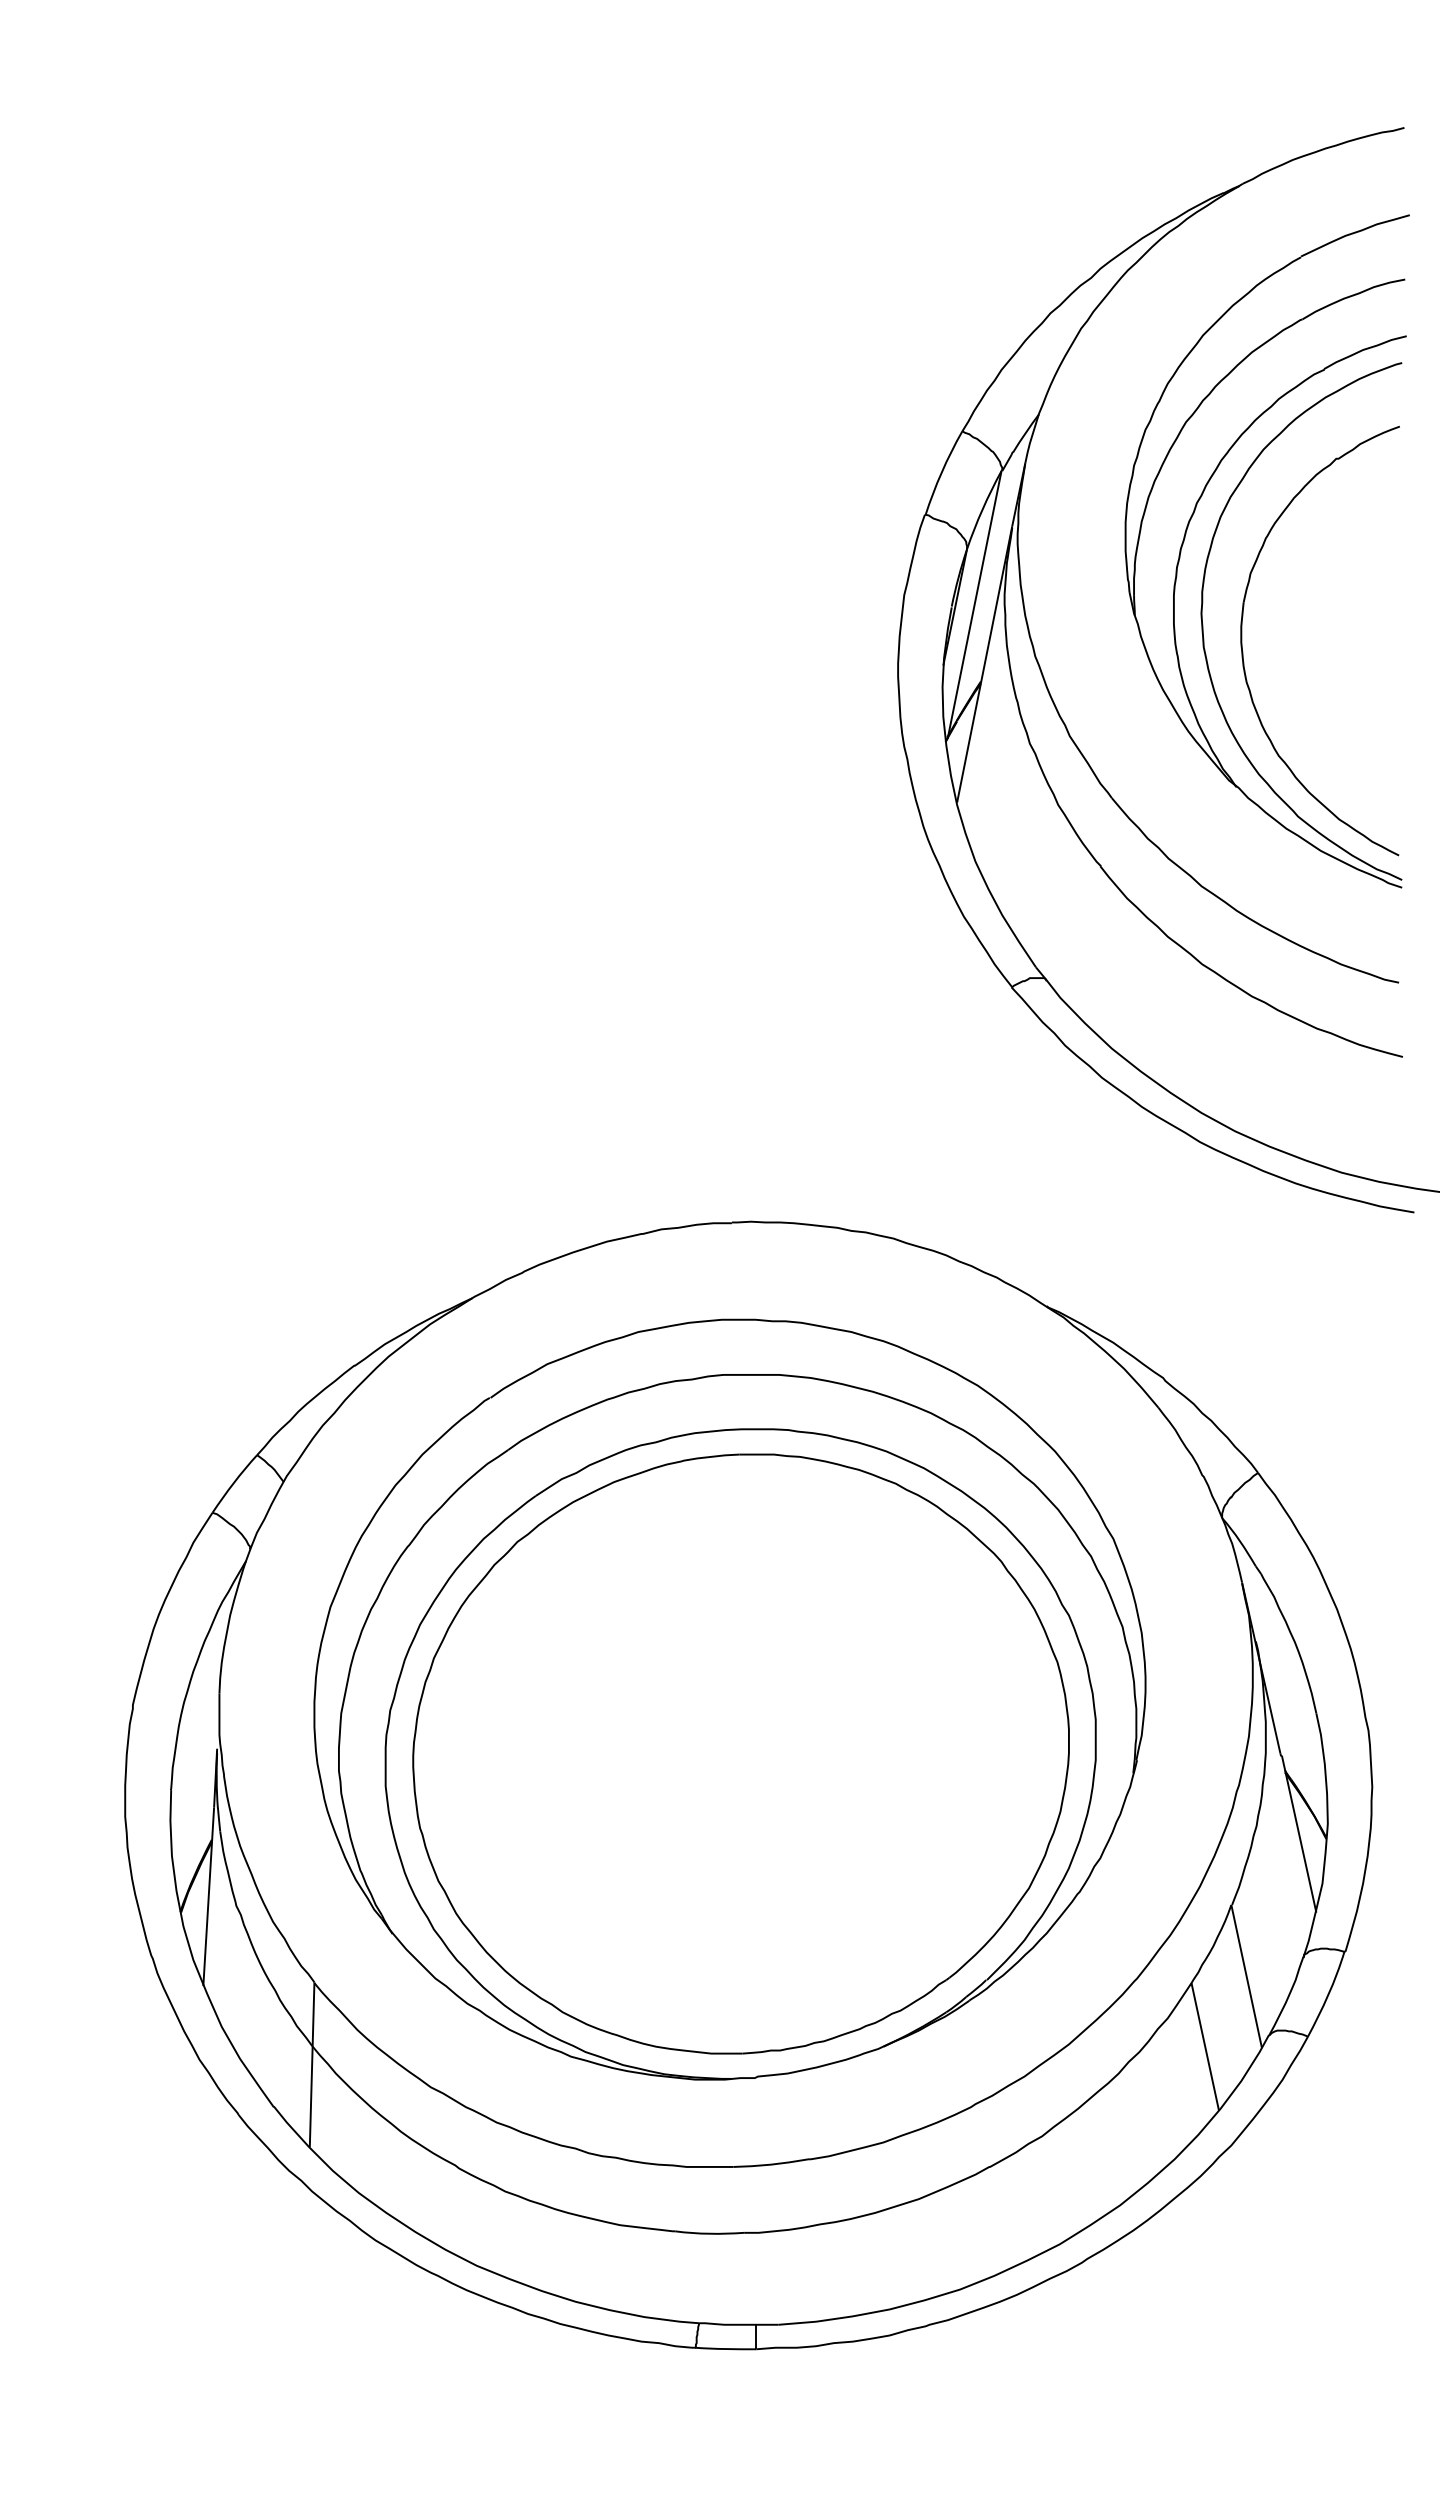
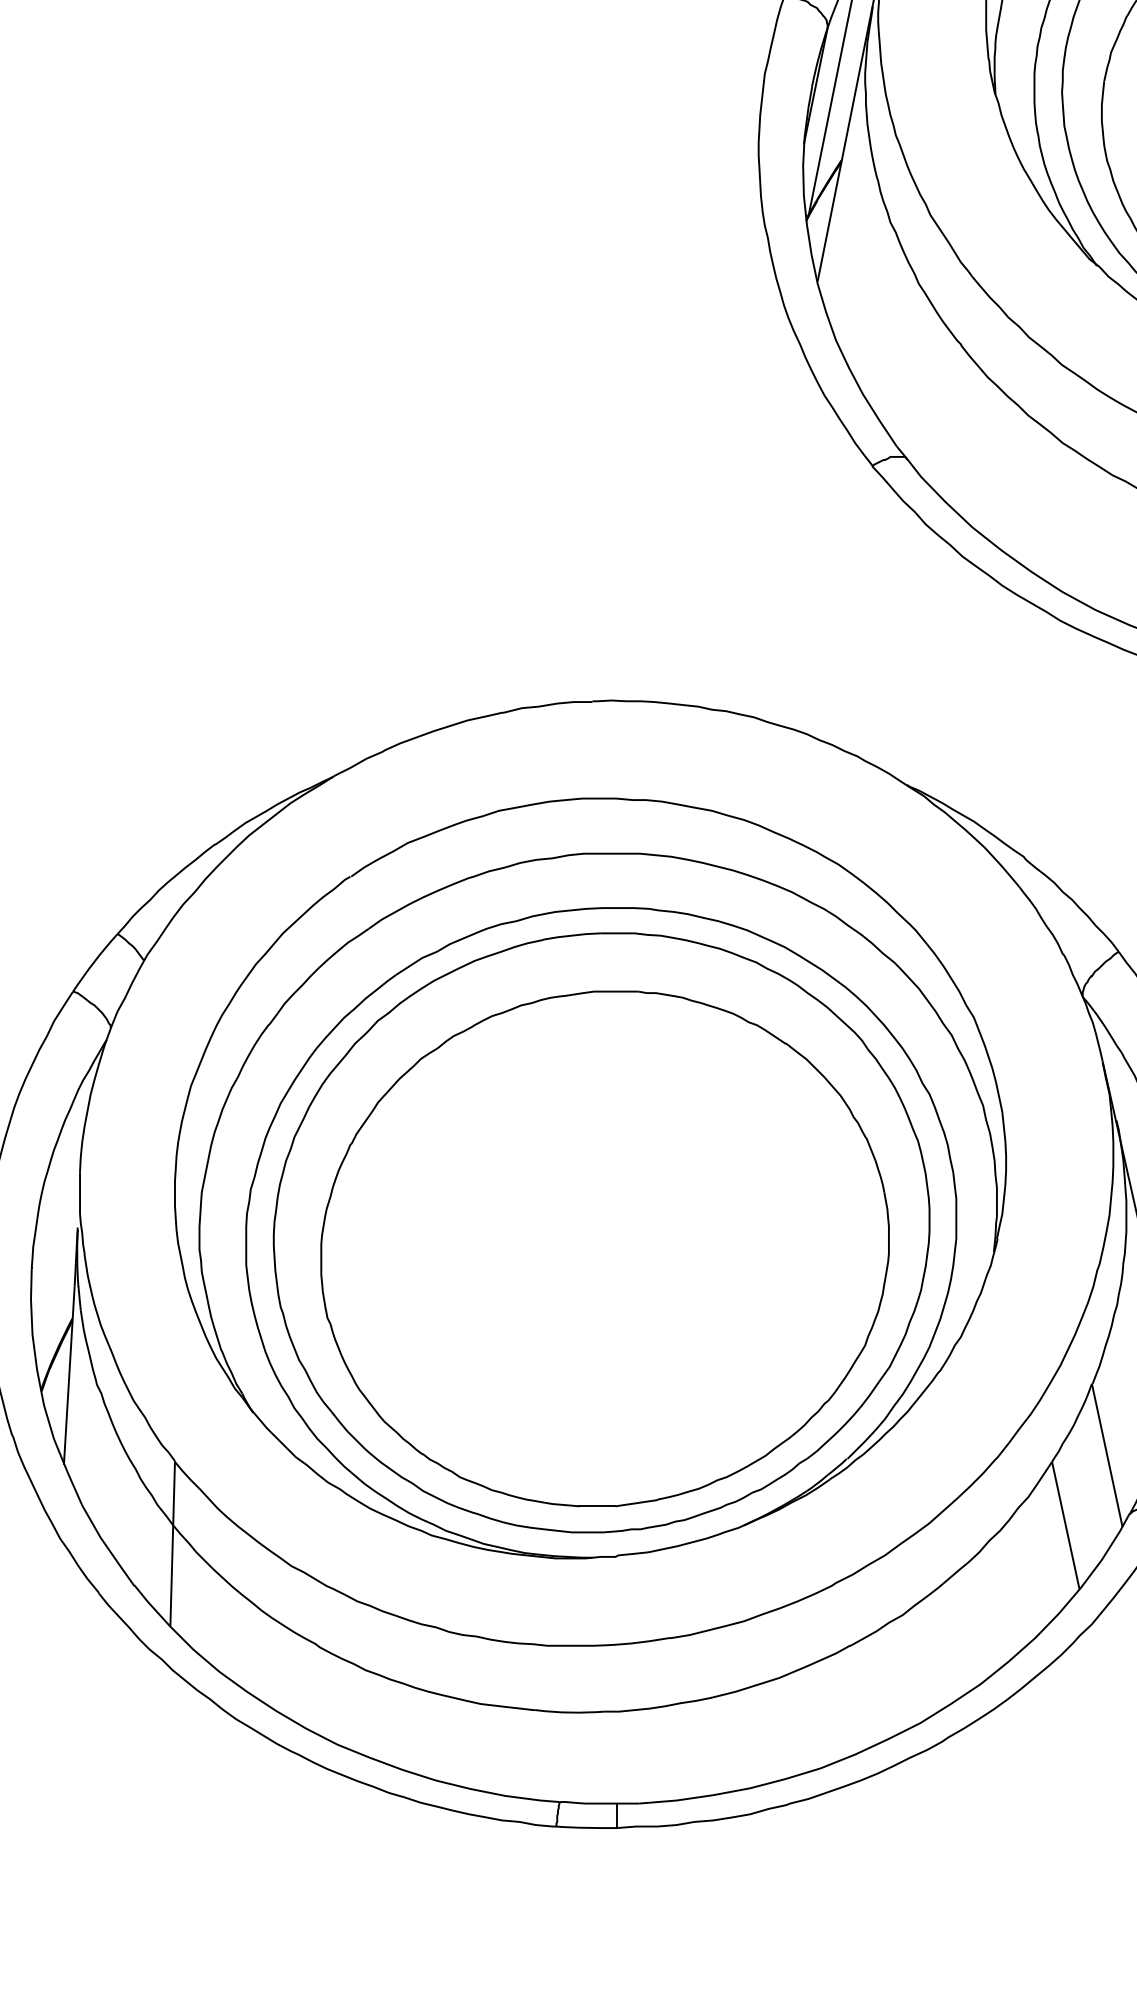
part: (744, 1769) -> (605, 1248), added

